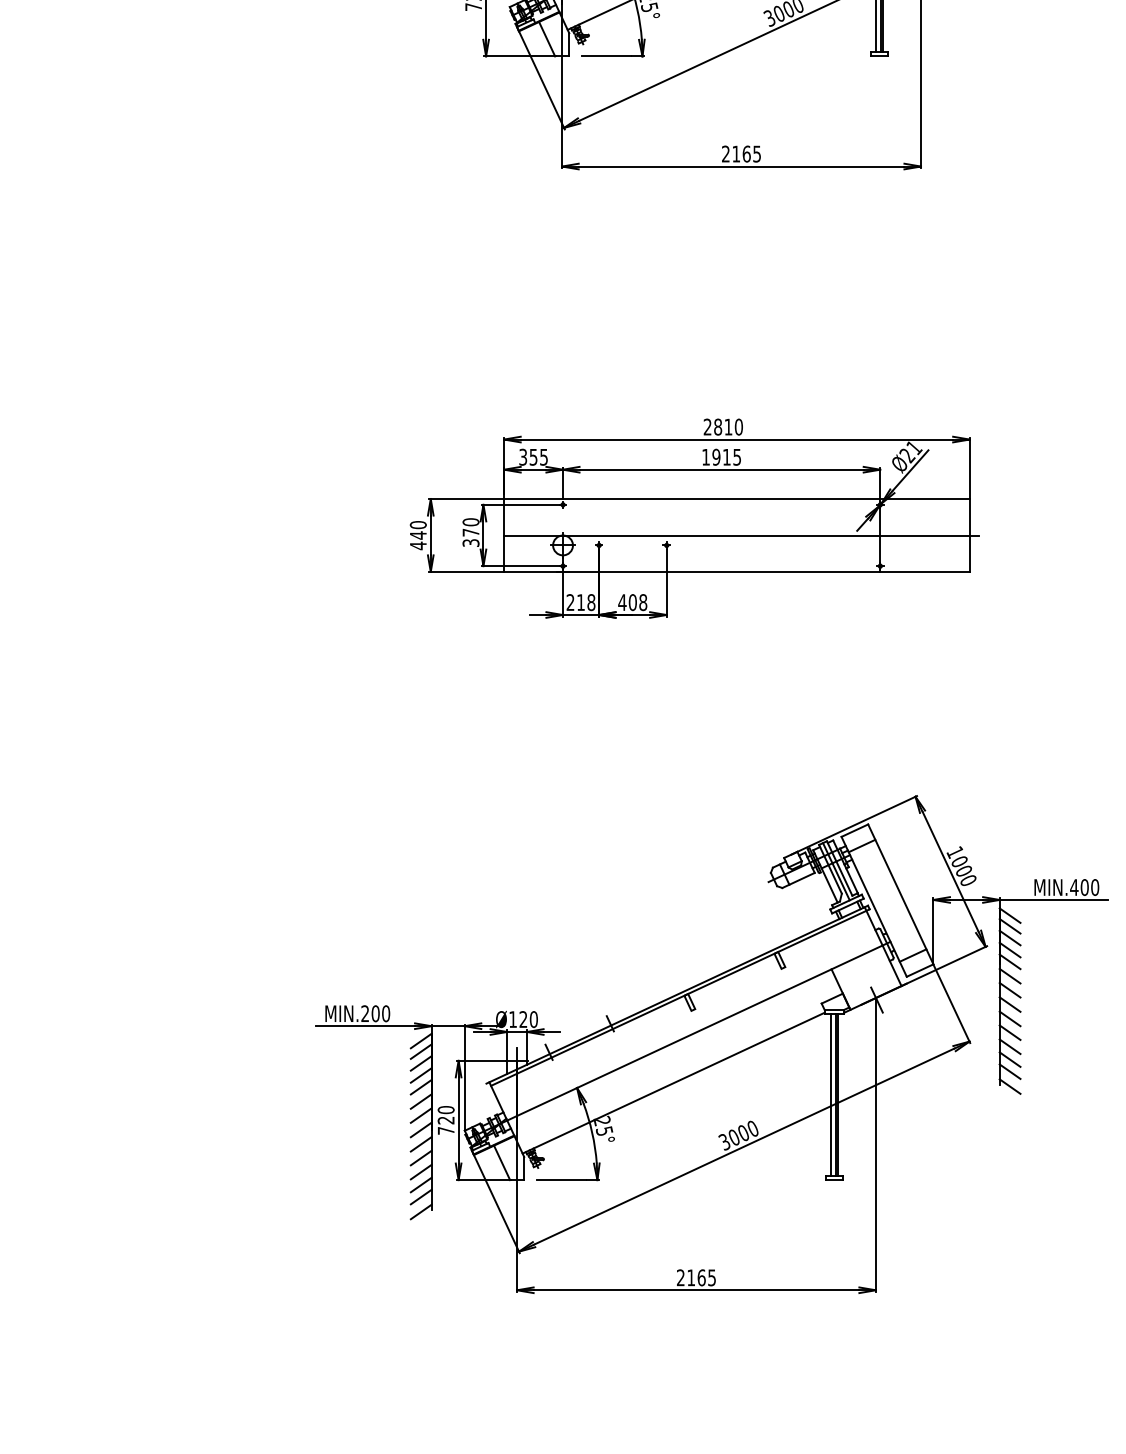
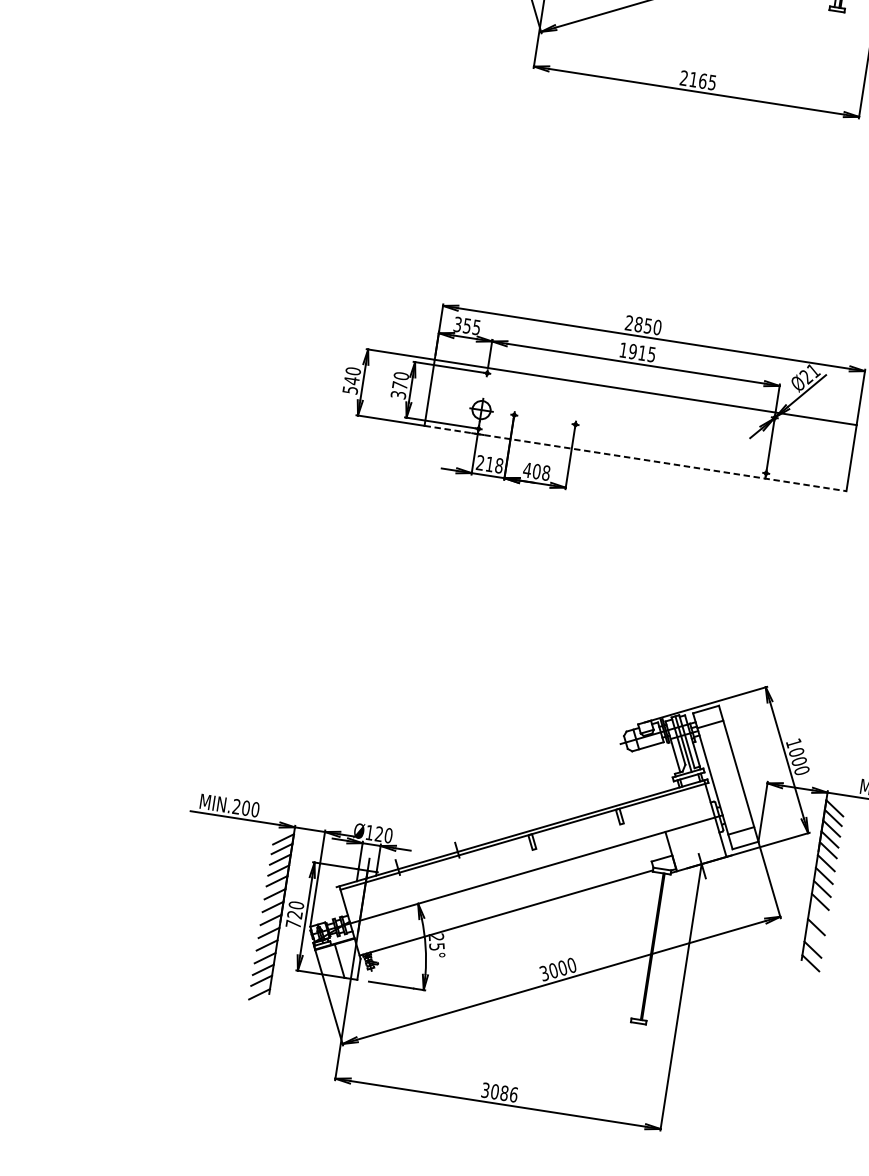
text: (728, 426) -> (648, 325), 2810 -> 2850
line: (741, 535) -> (644, 426), removed
text: (418, 545) -> (350, 389), 440 -> 540
line: (737, 571) -> (636, 458), solid -> dashed
line: (1009, 1032) -> (817, 914), removed
line: (1009, 1059) -> (814, 938), removed
line: (831, 1095) -> (647, 946), removed
text: (696, 1277) -> (499, 1092), 2165 -> 3086

